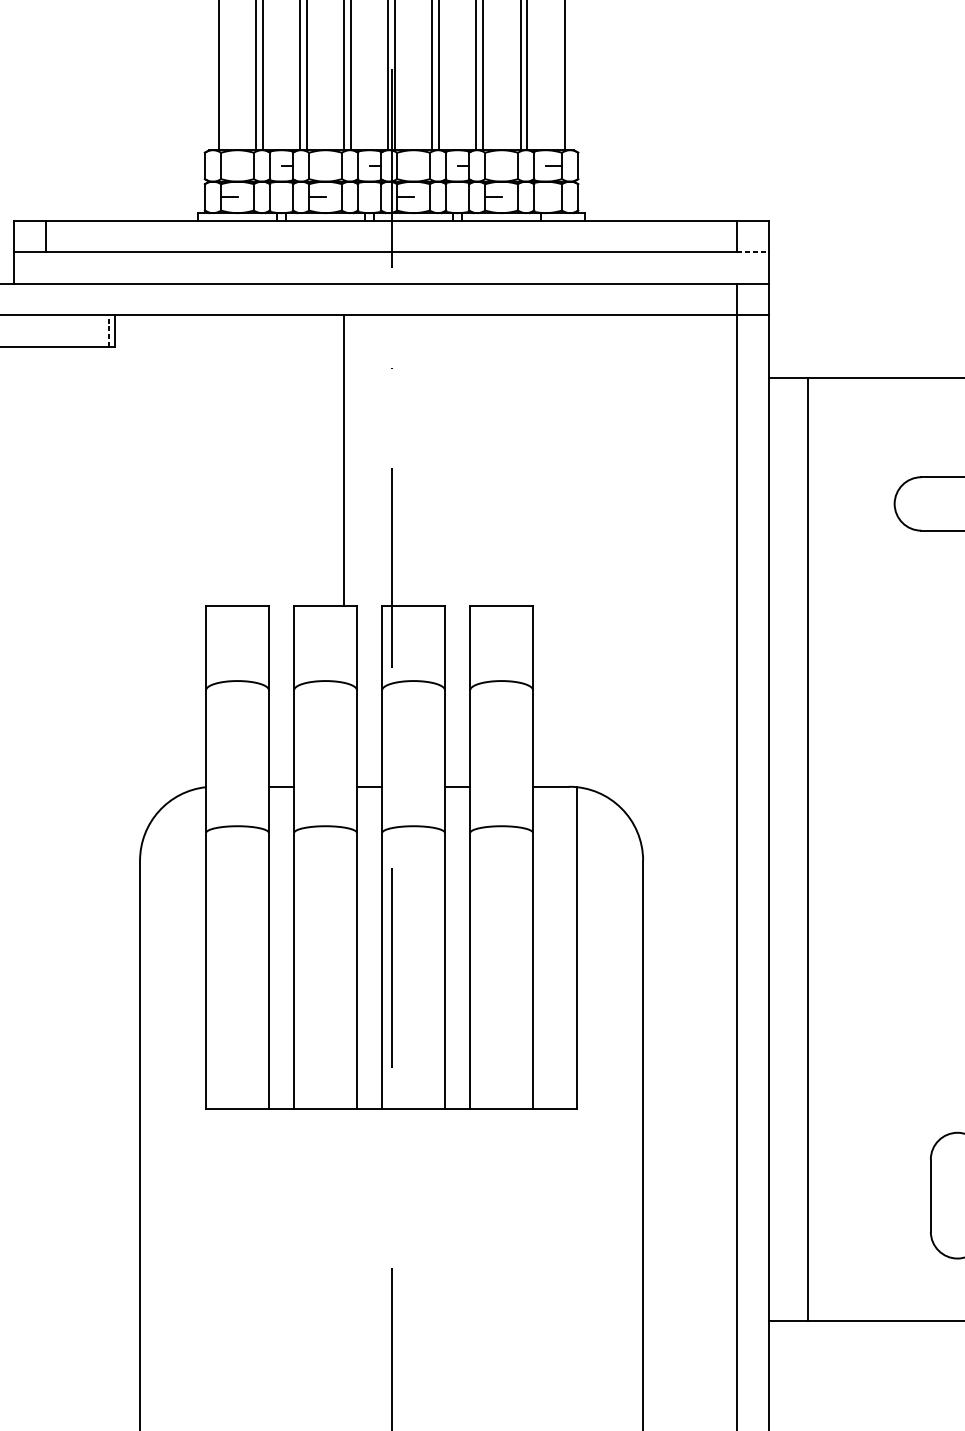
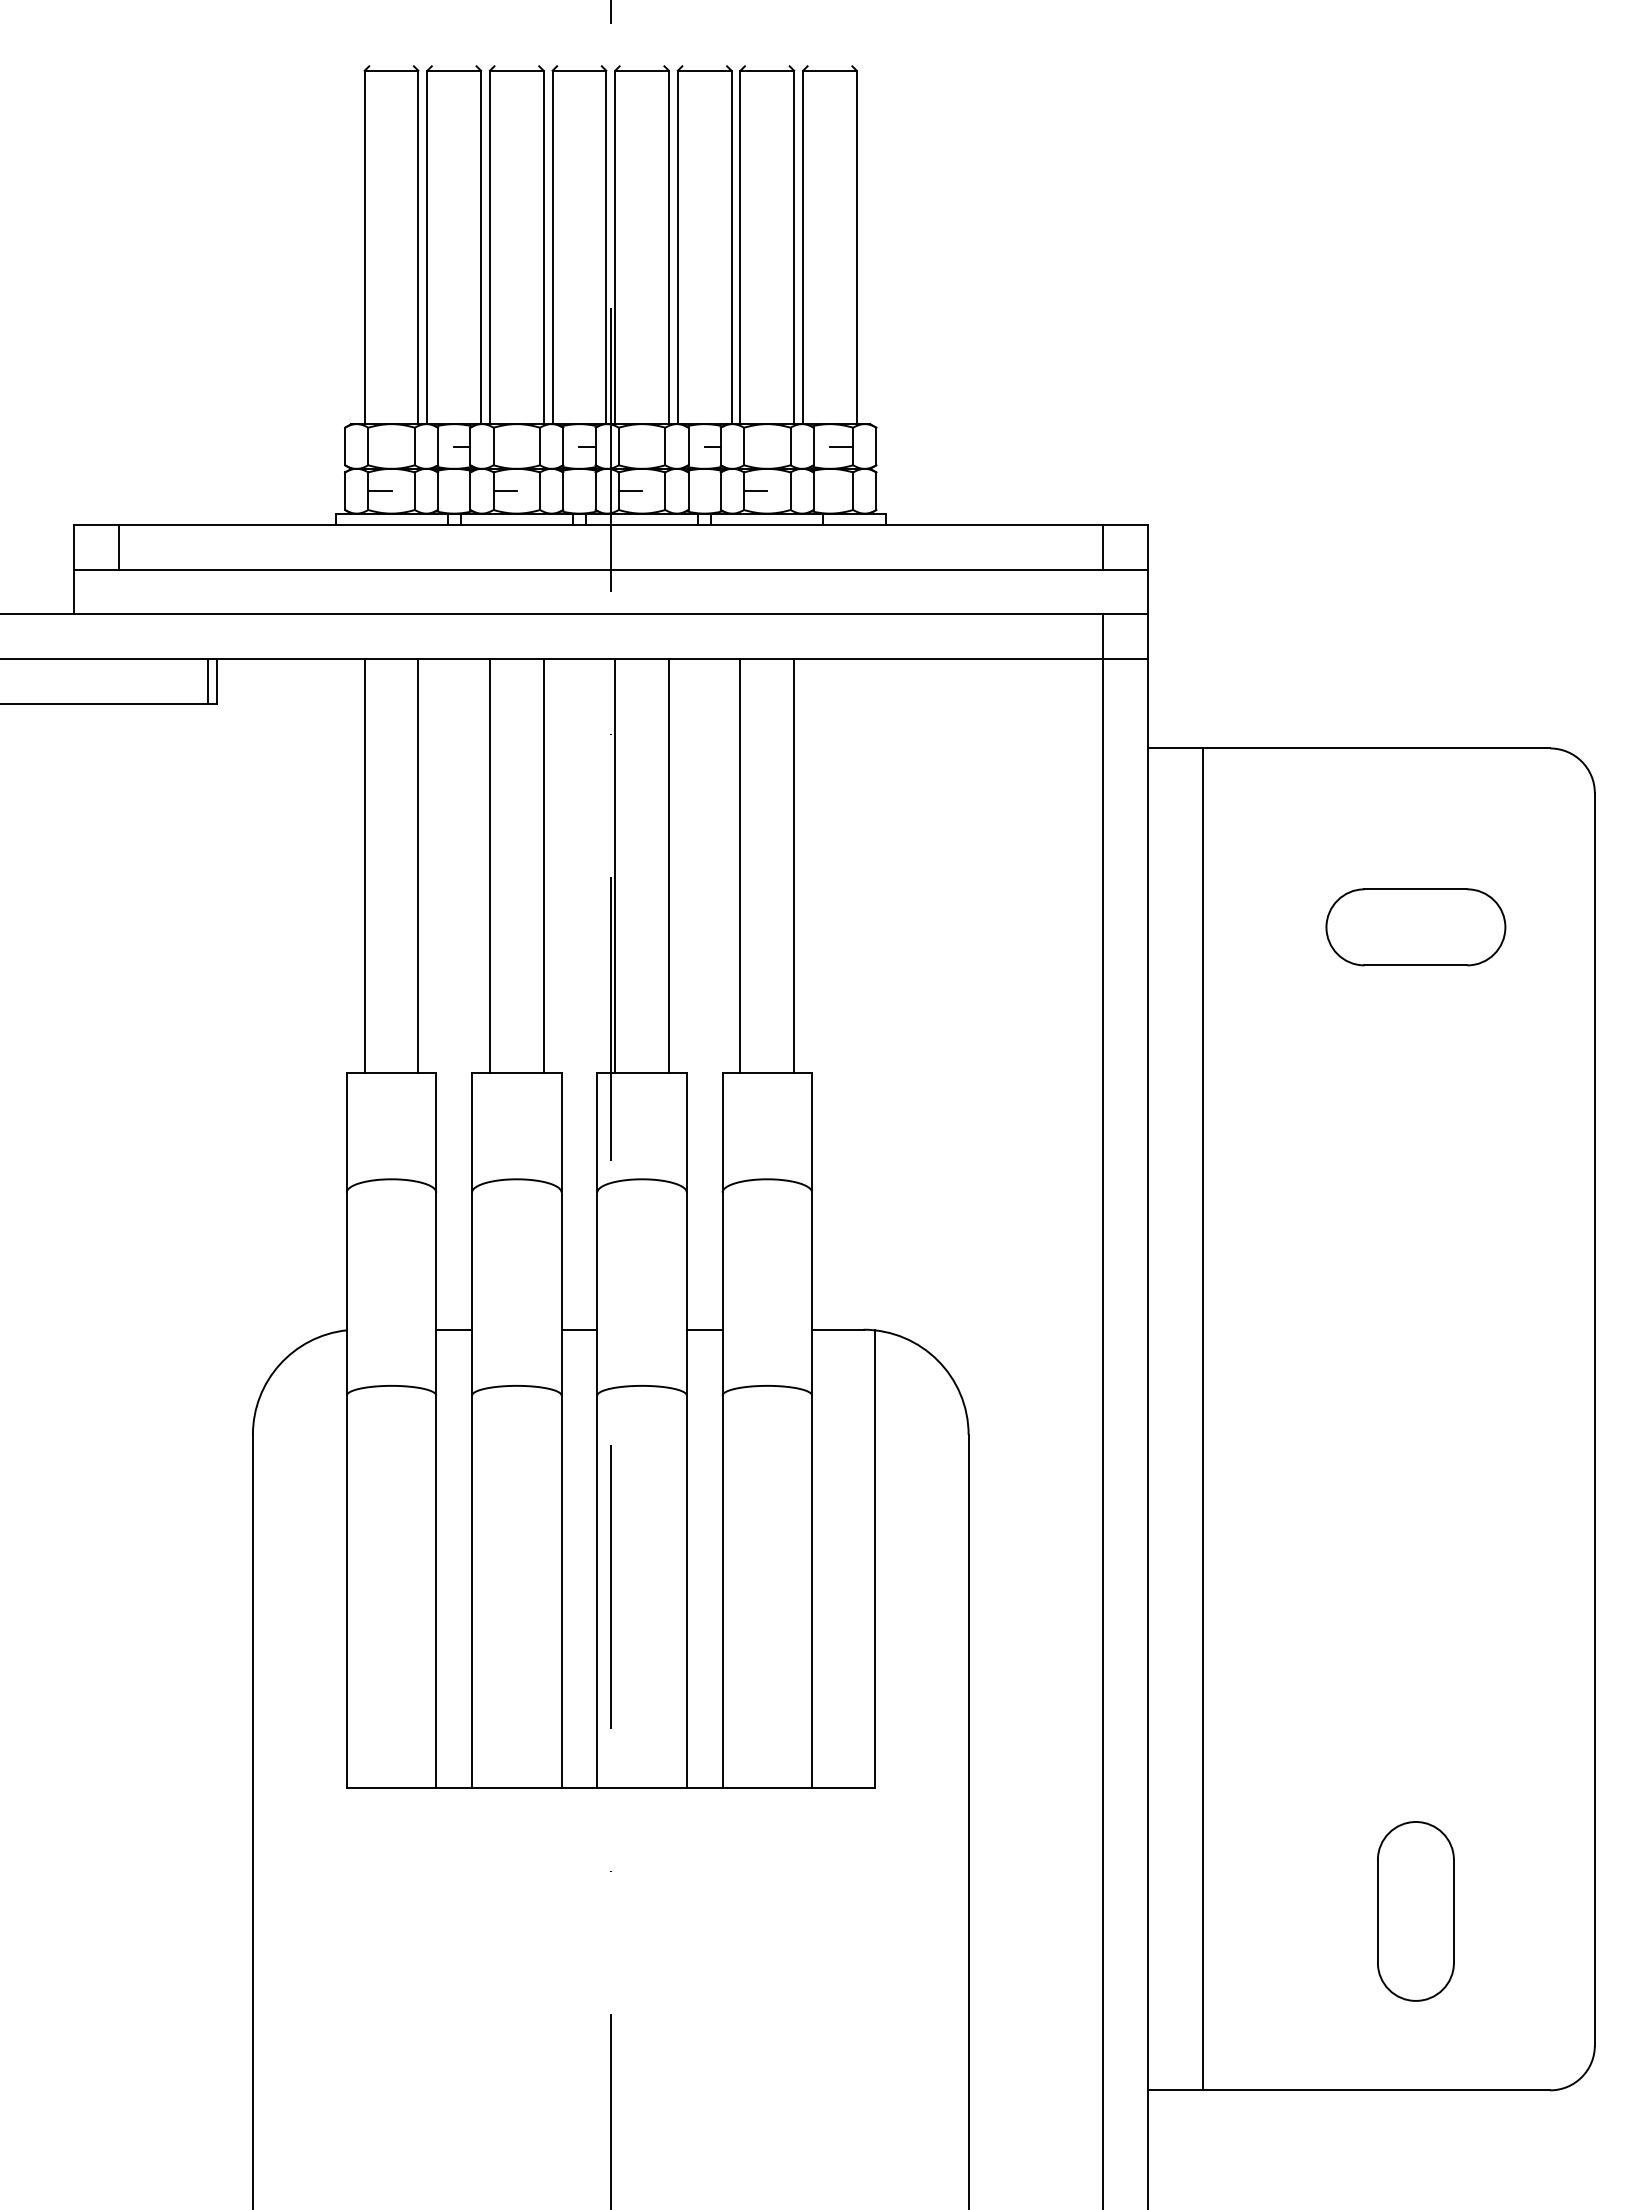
line: (753, 252) -> (1125, 569), dashed -> solid
line: (108, 330) -> (208, 680), dashed -> solid
line: (218, 460) -> (364, 865), added
line: (256, 460) -> (418, 865), added
line: (306, 460) -> (489, 865), added
line: (394, 460) -> (615, 865), added
line: (432, 460) -> (668, 865), added
line: (482, 460) -> (740, 865), added
line: (520, 460) -> (794, 865), added

